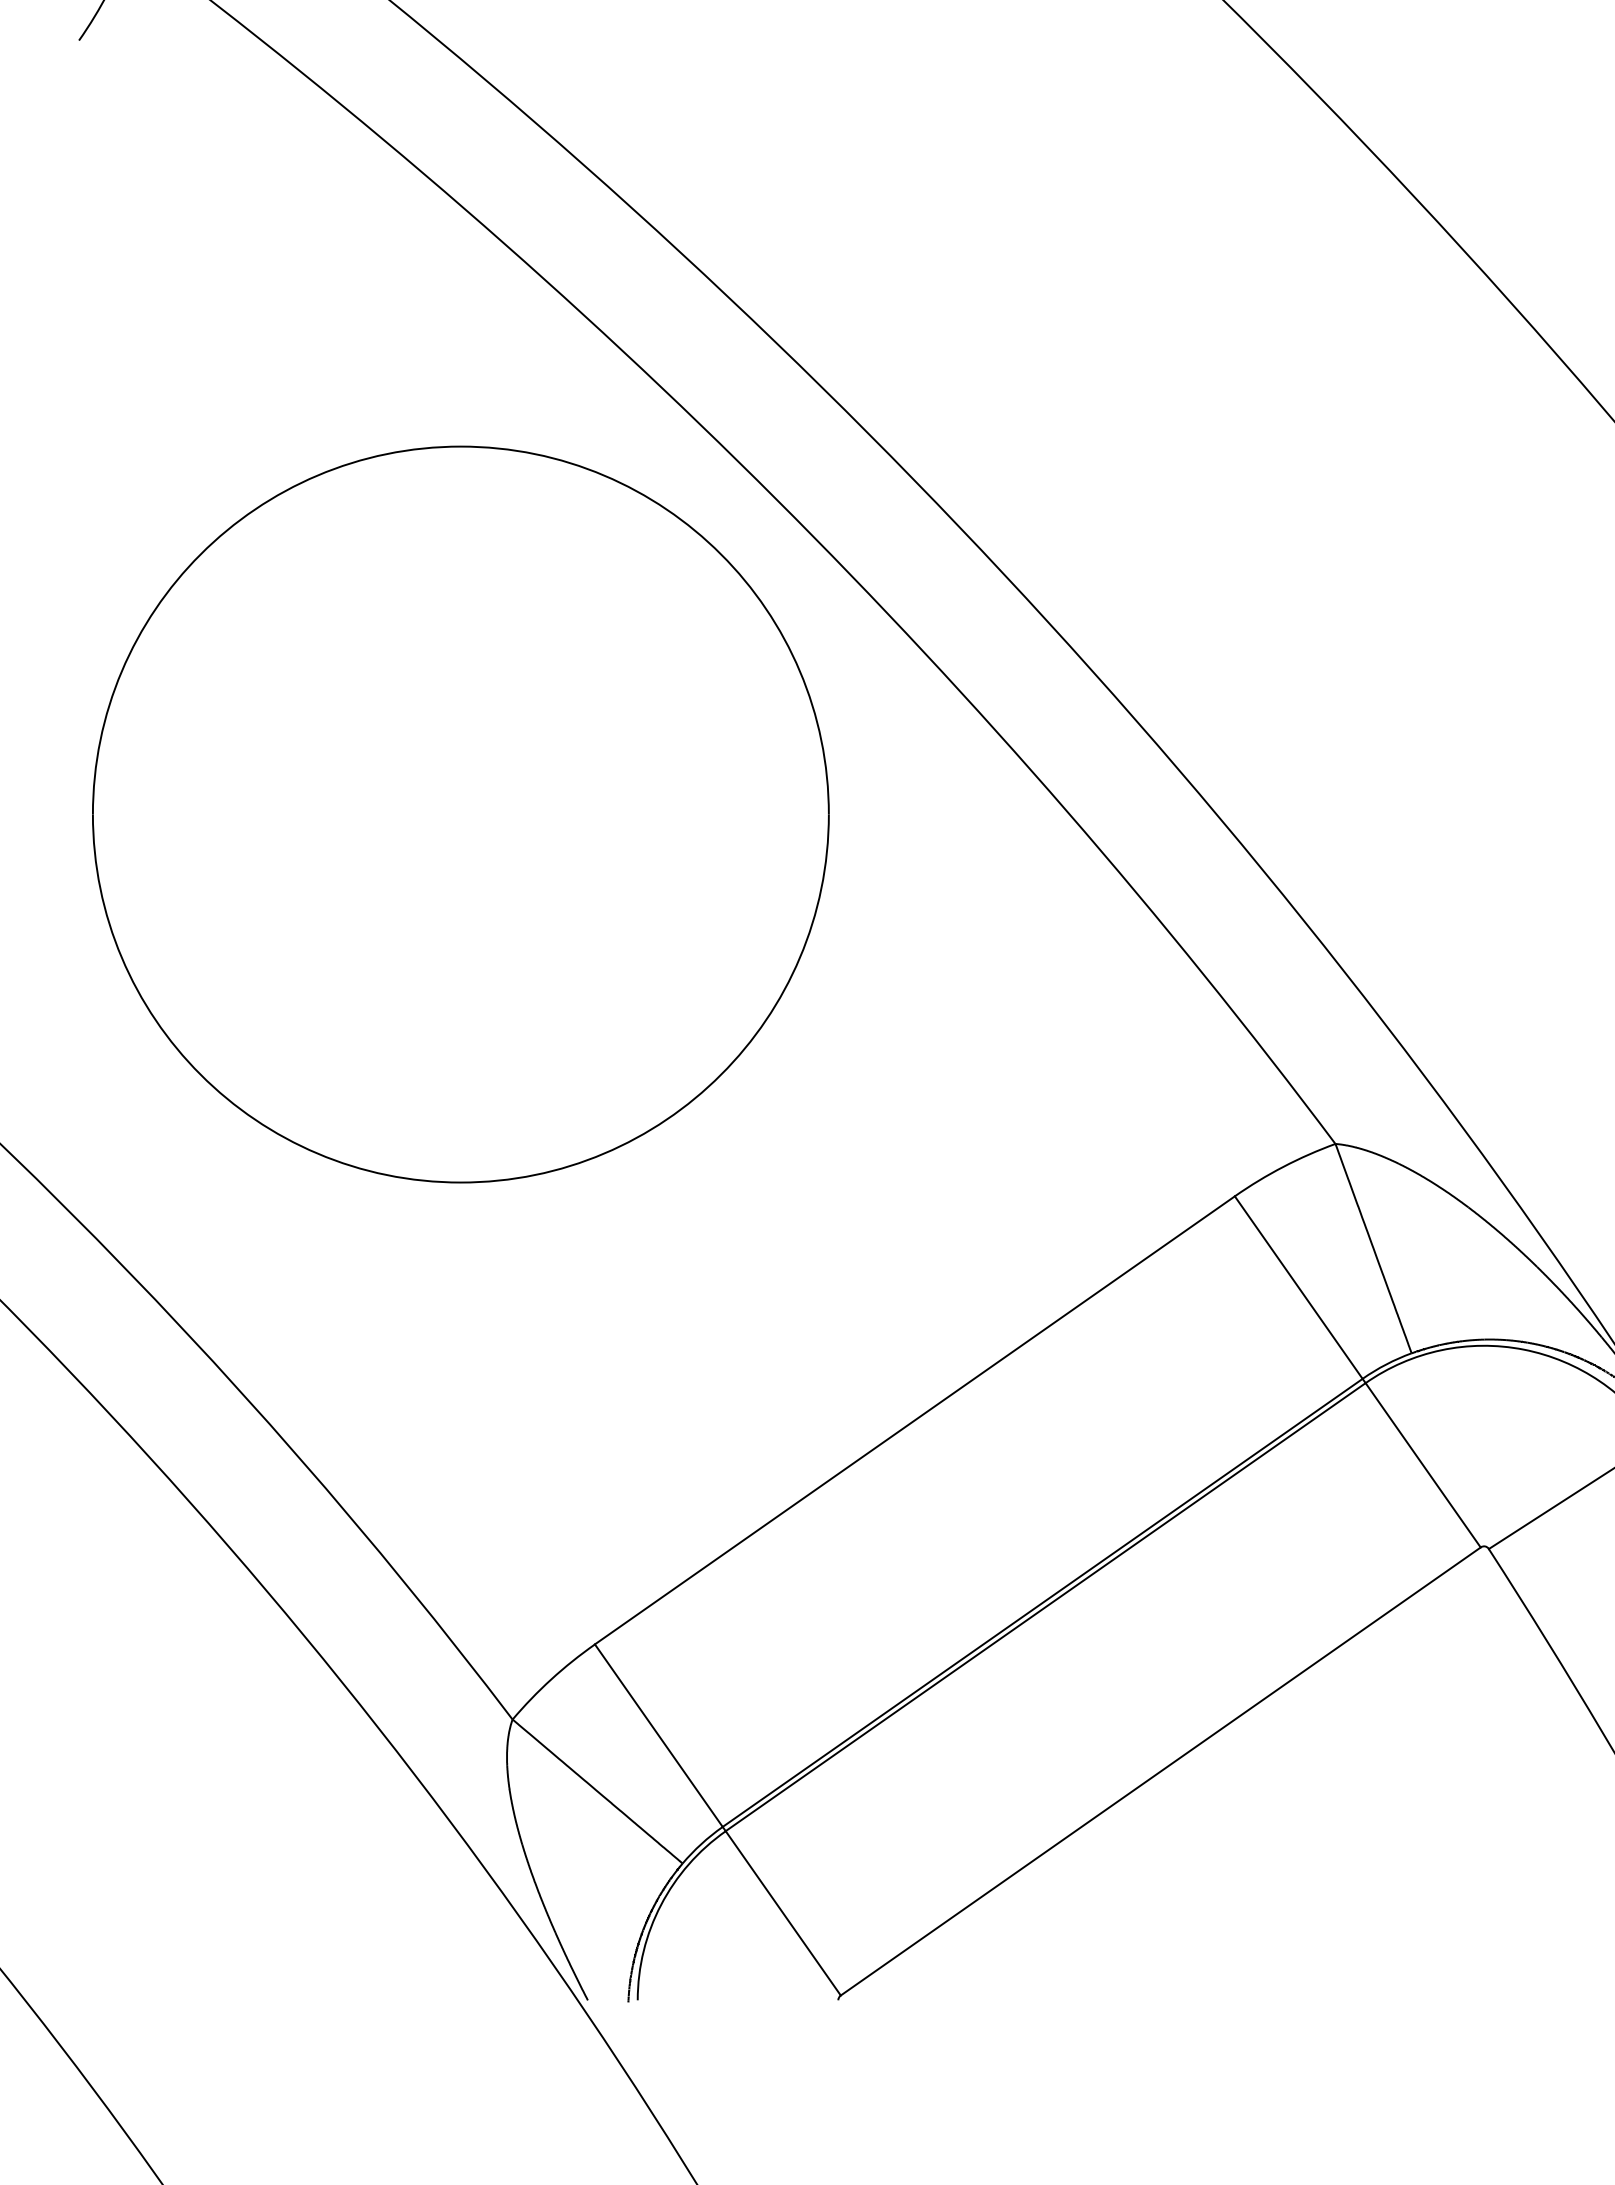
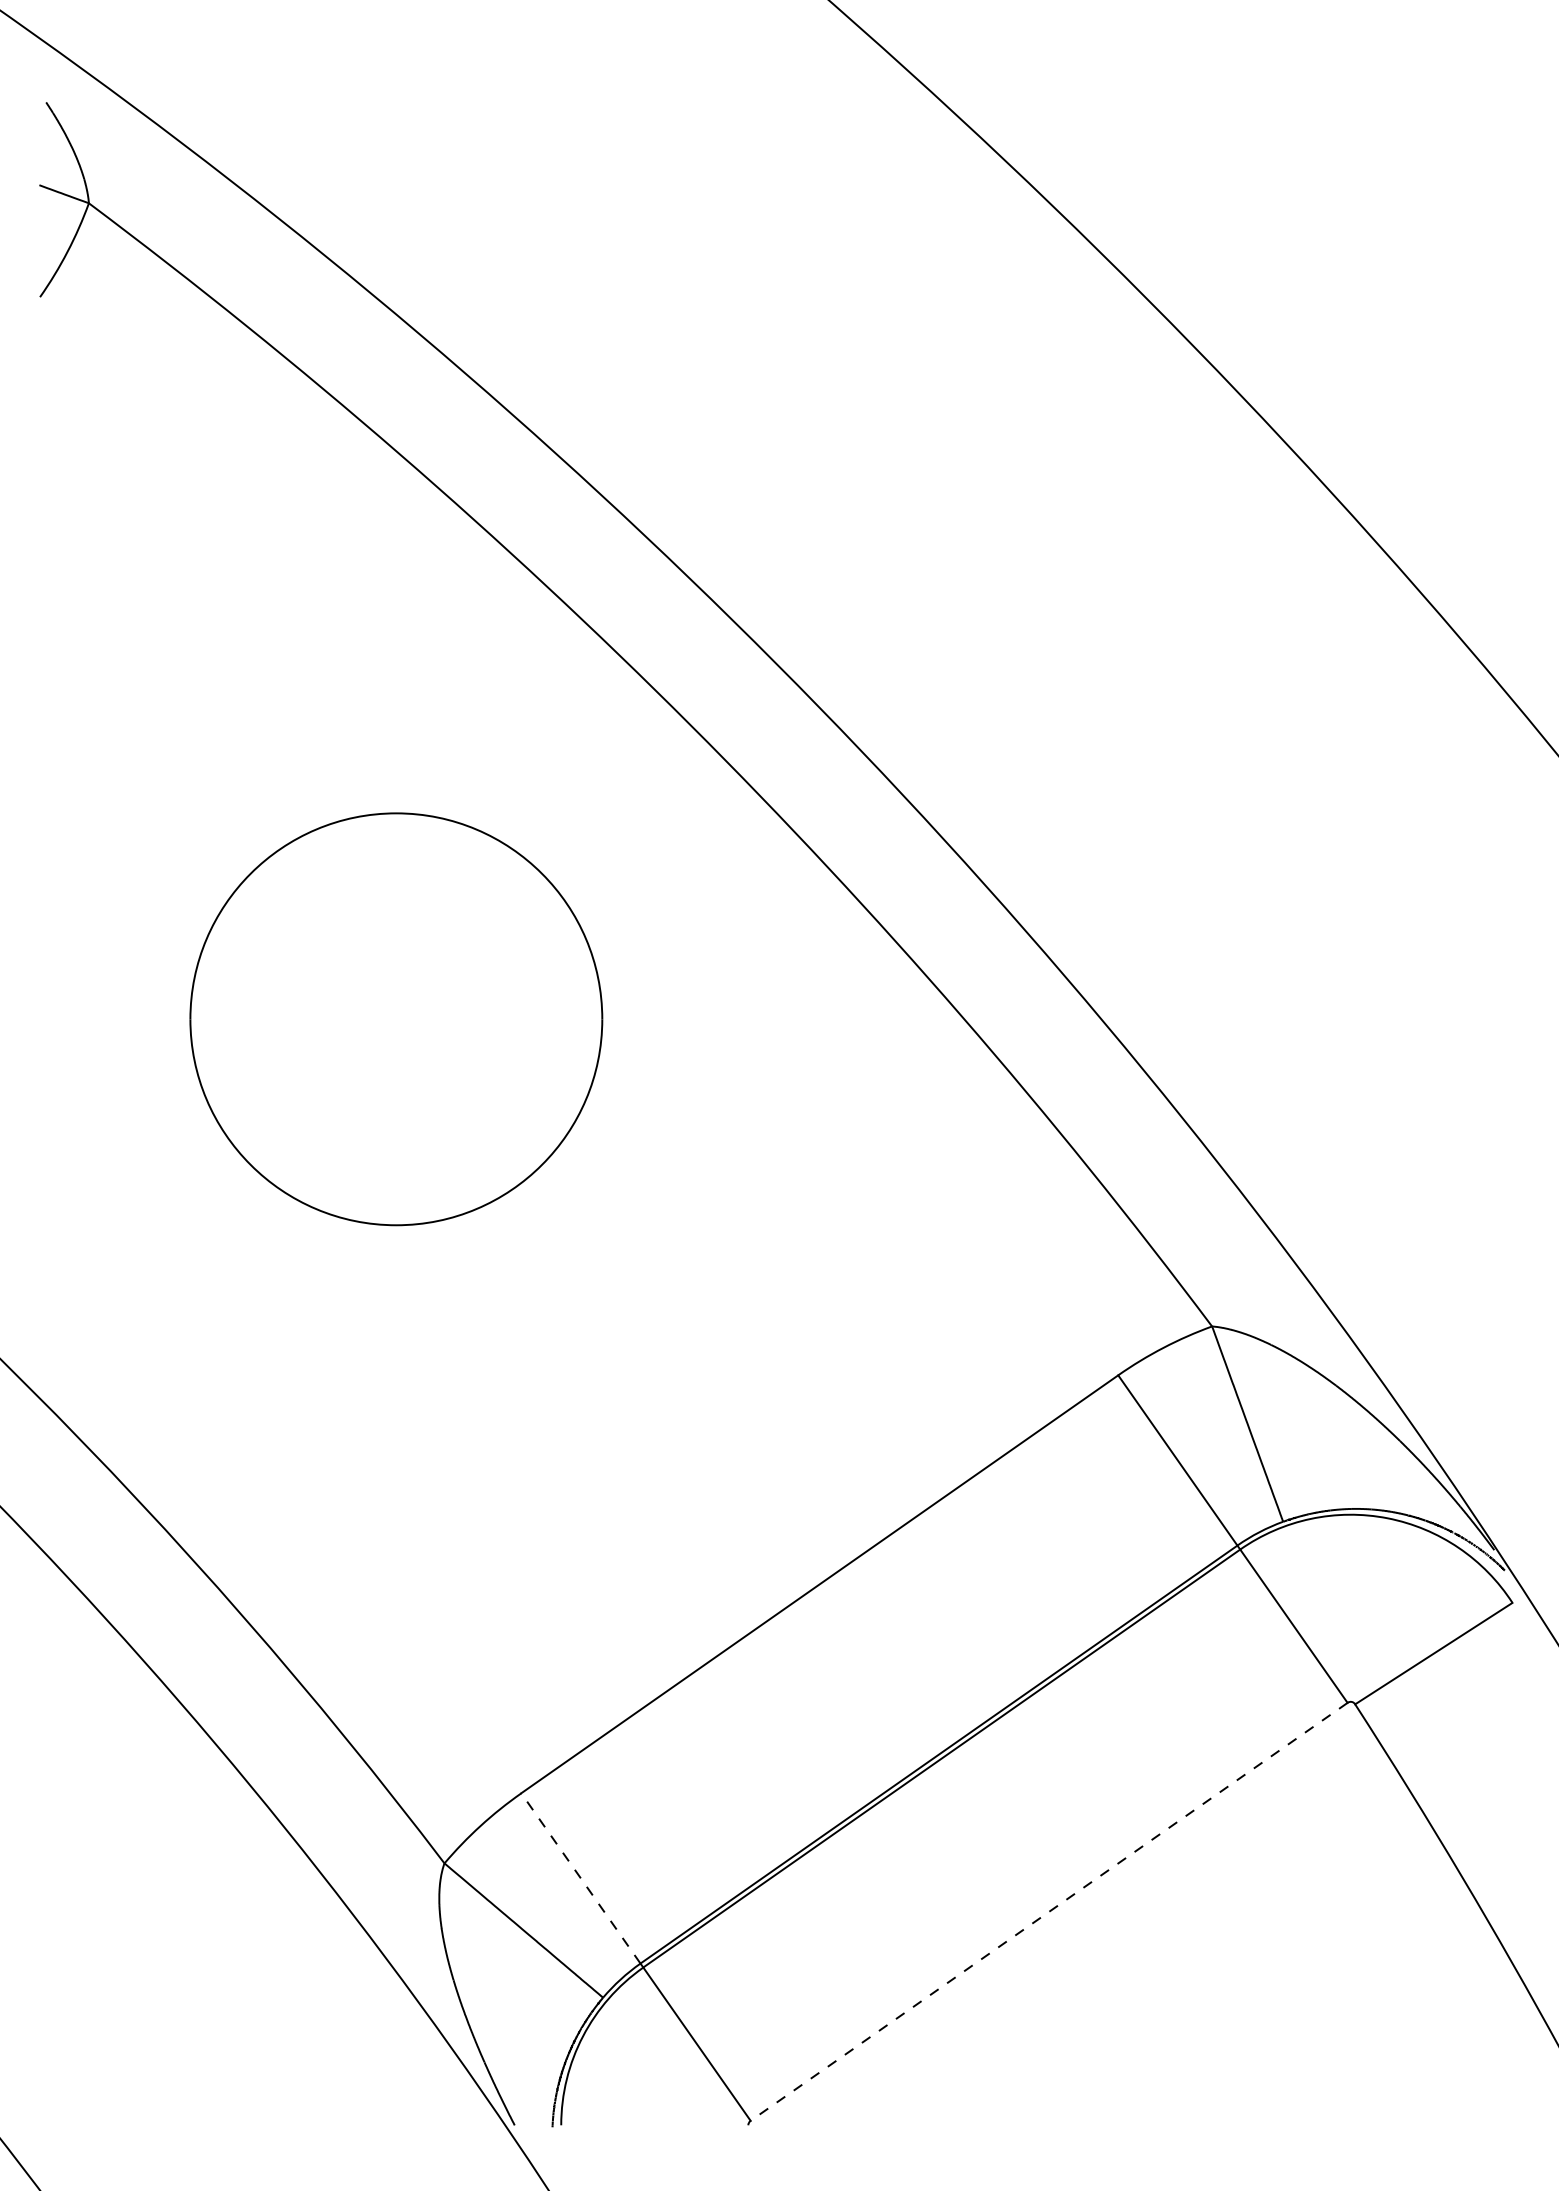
part: (461, 814) -> (396, 1019), size x0.6
line: (658, 1735) -> (580, 1878), solid -> dashed
line: (1160, 1772) -> (1048, 1912), solid -> dashed

